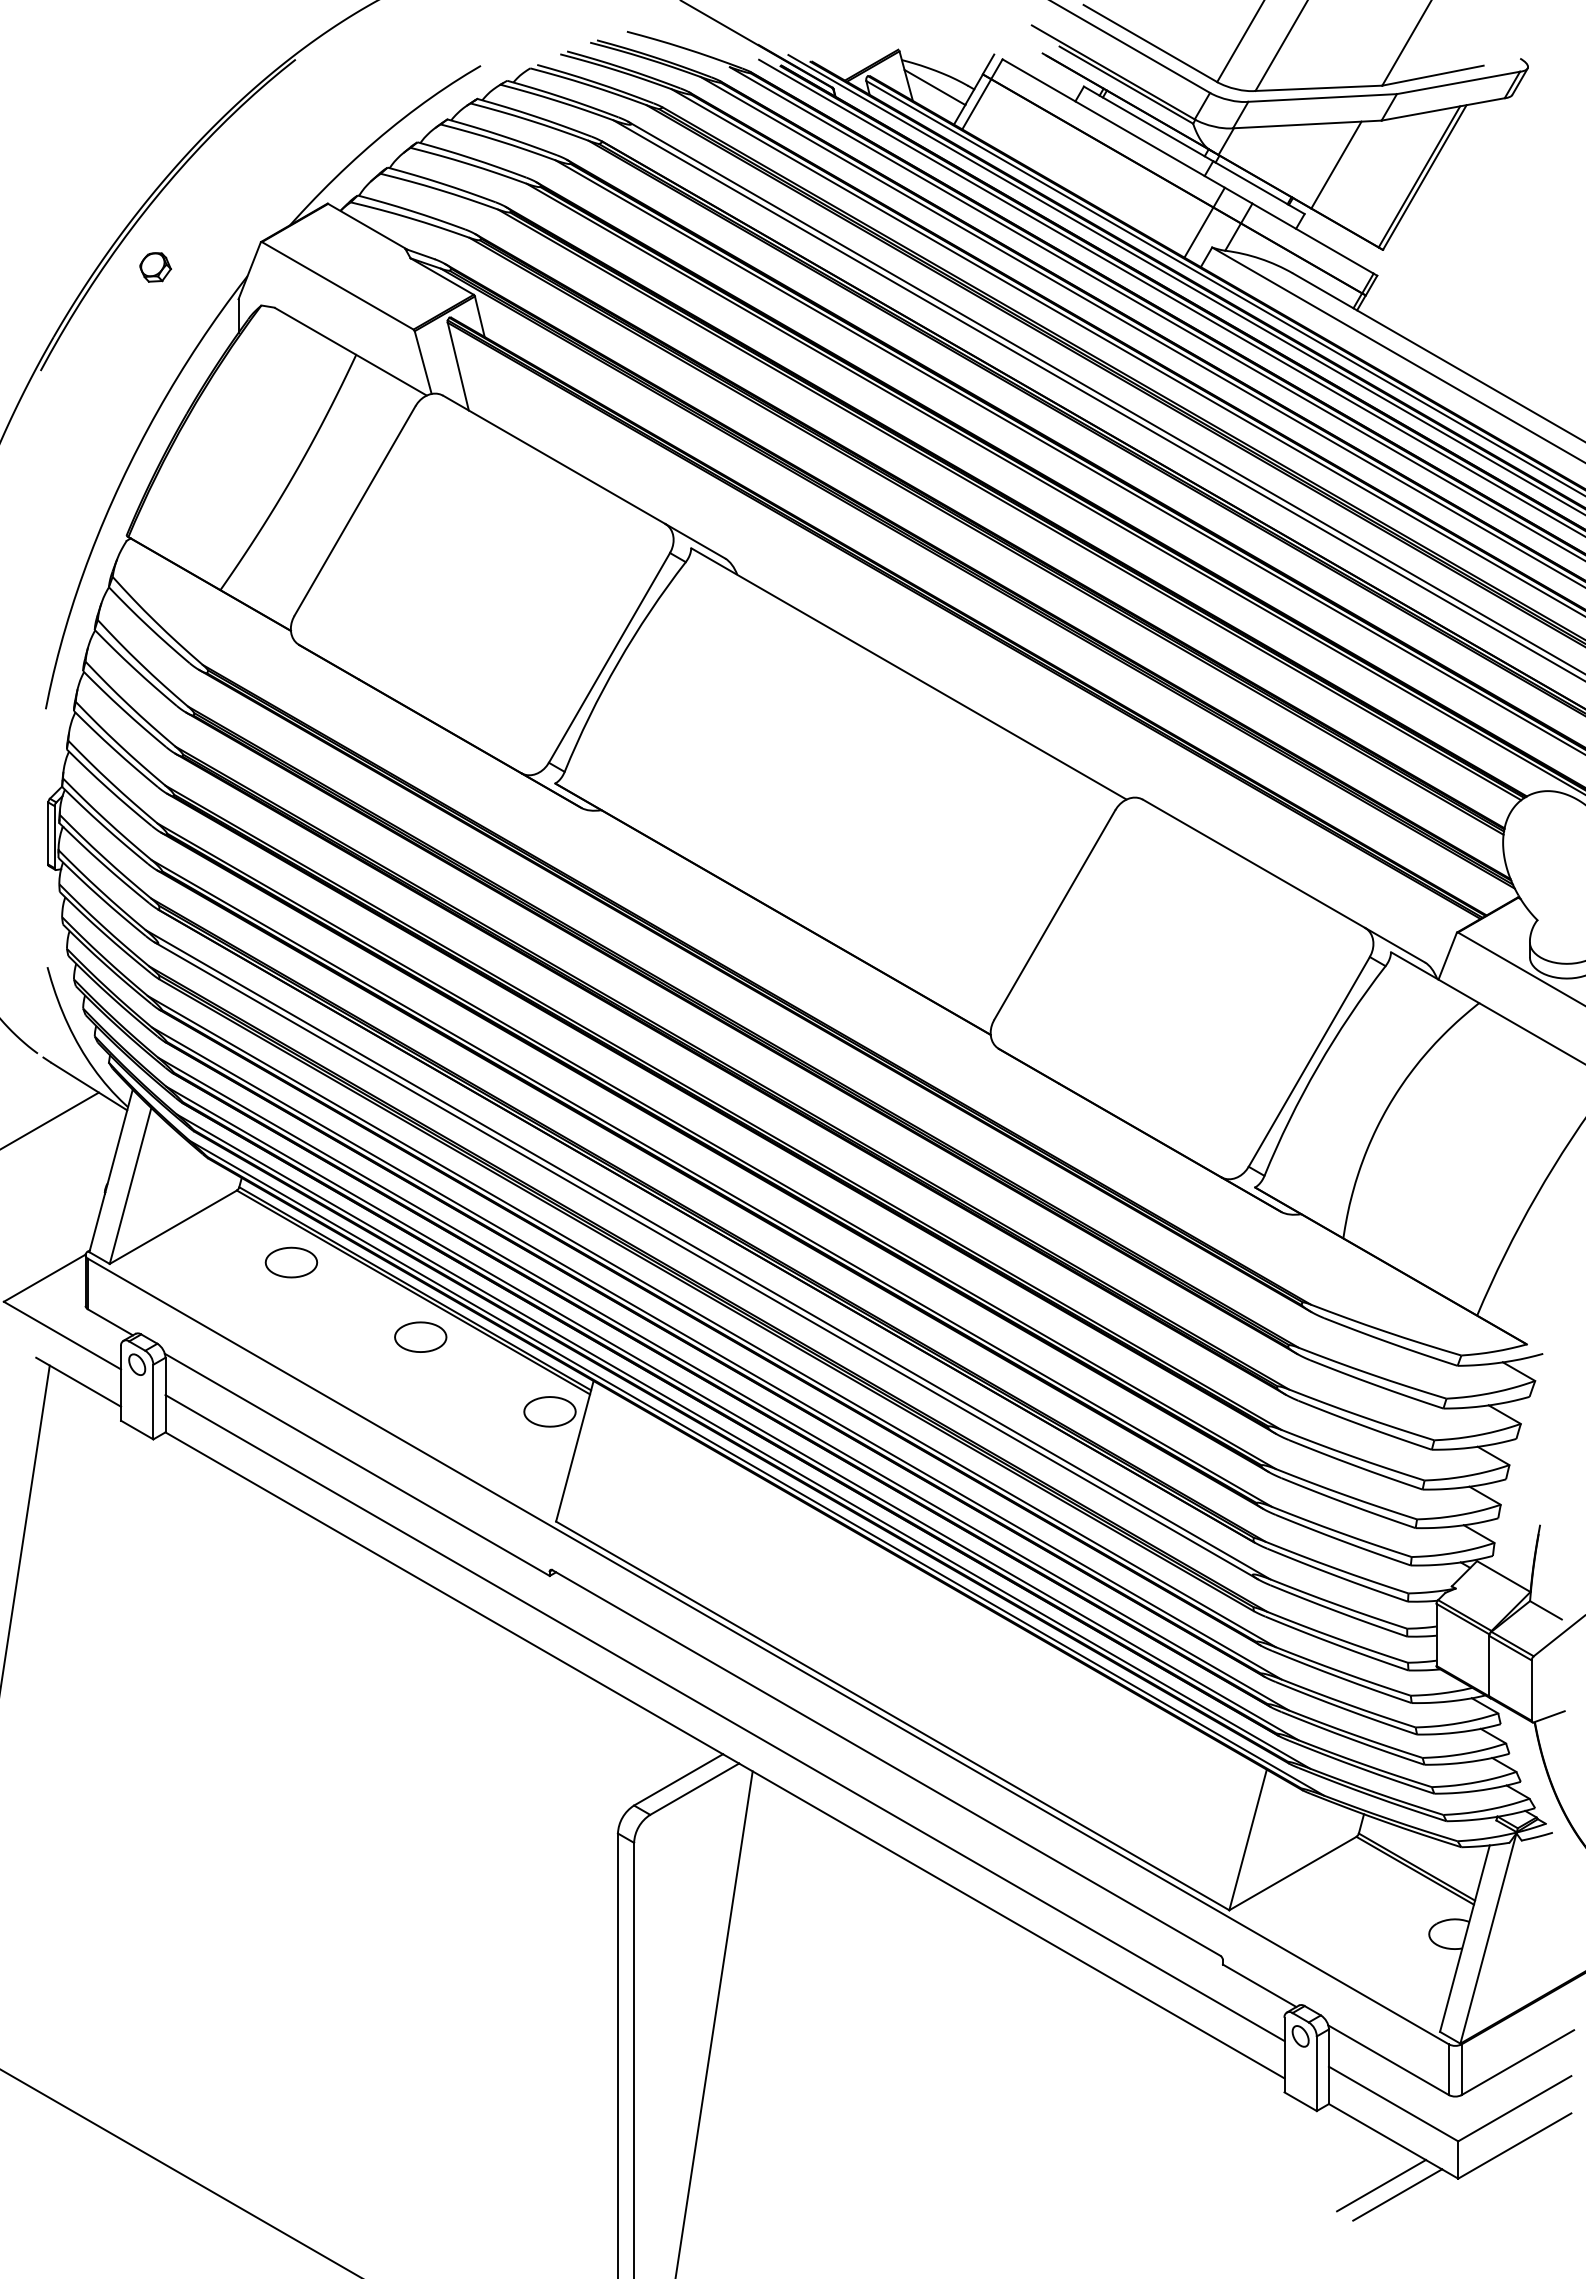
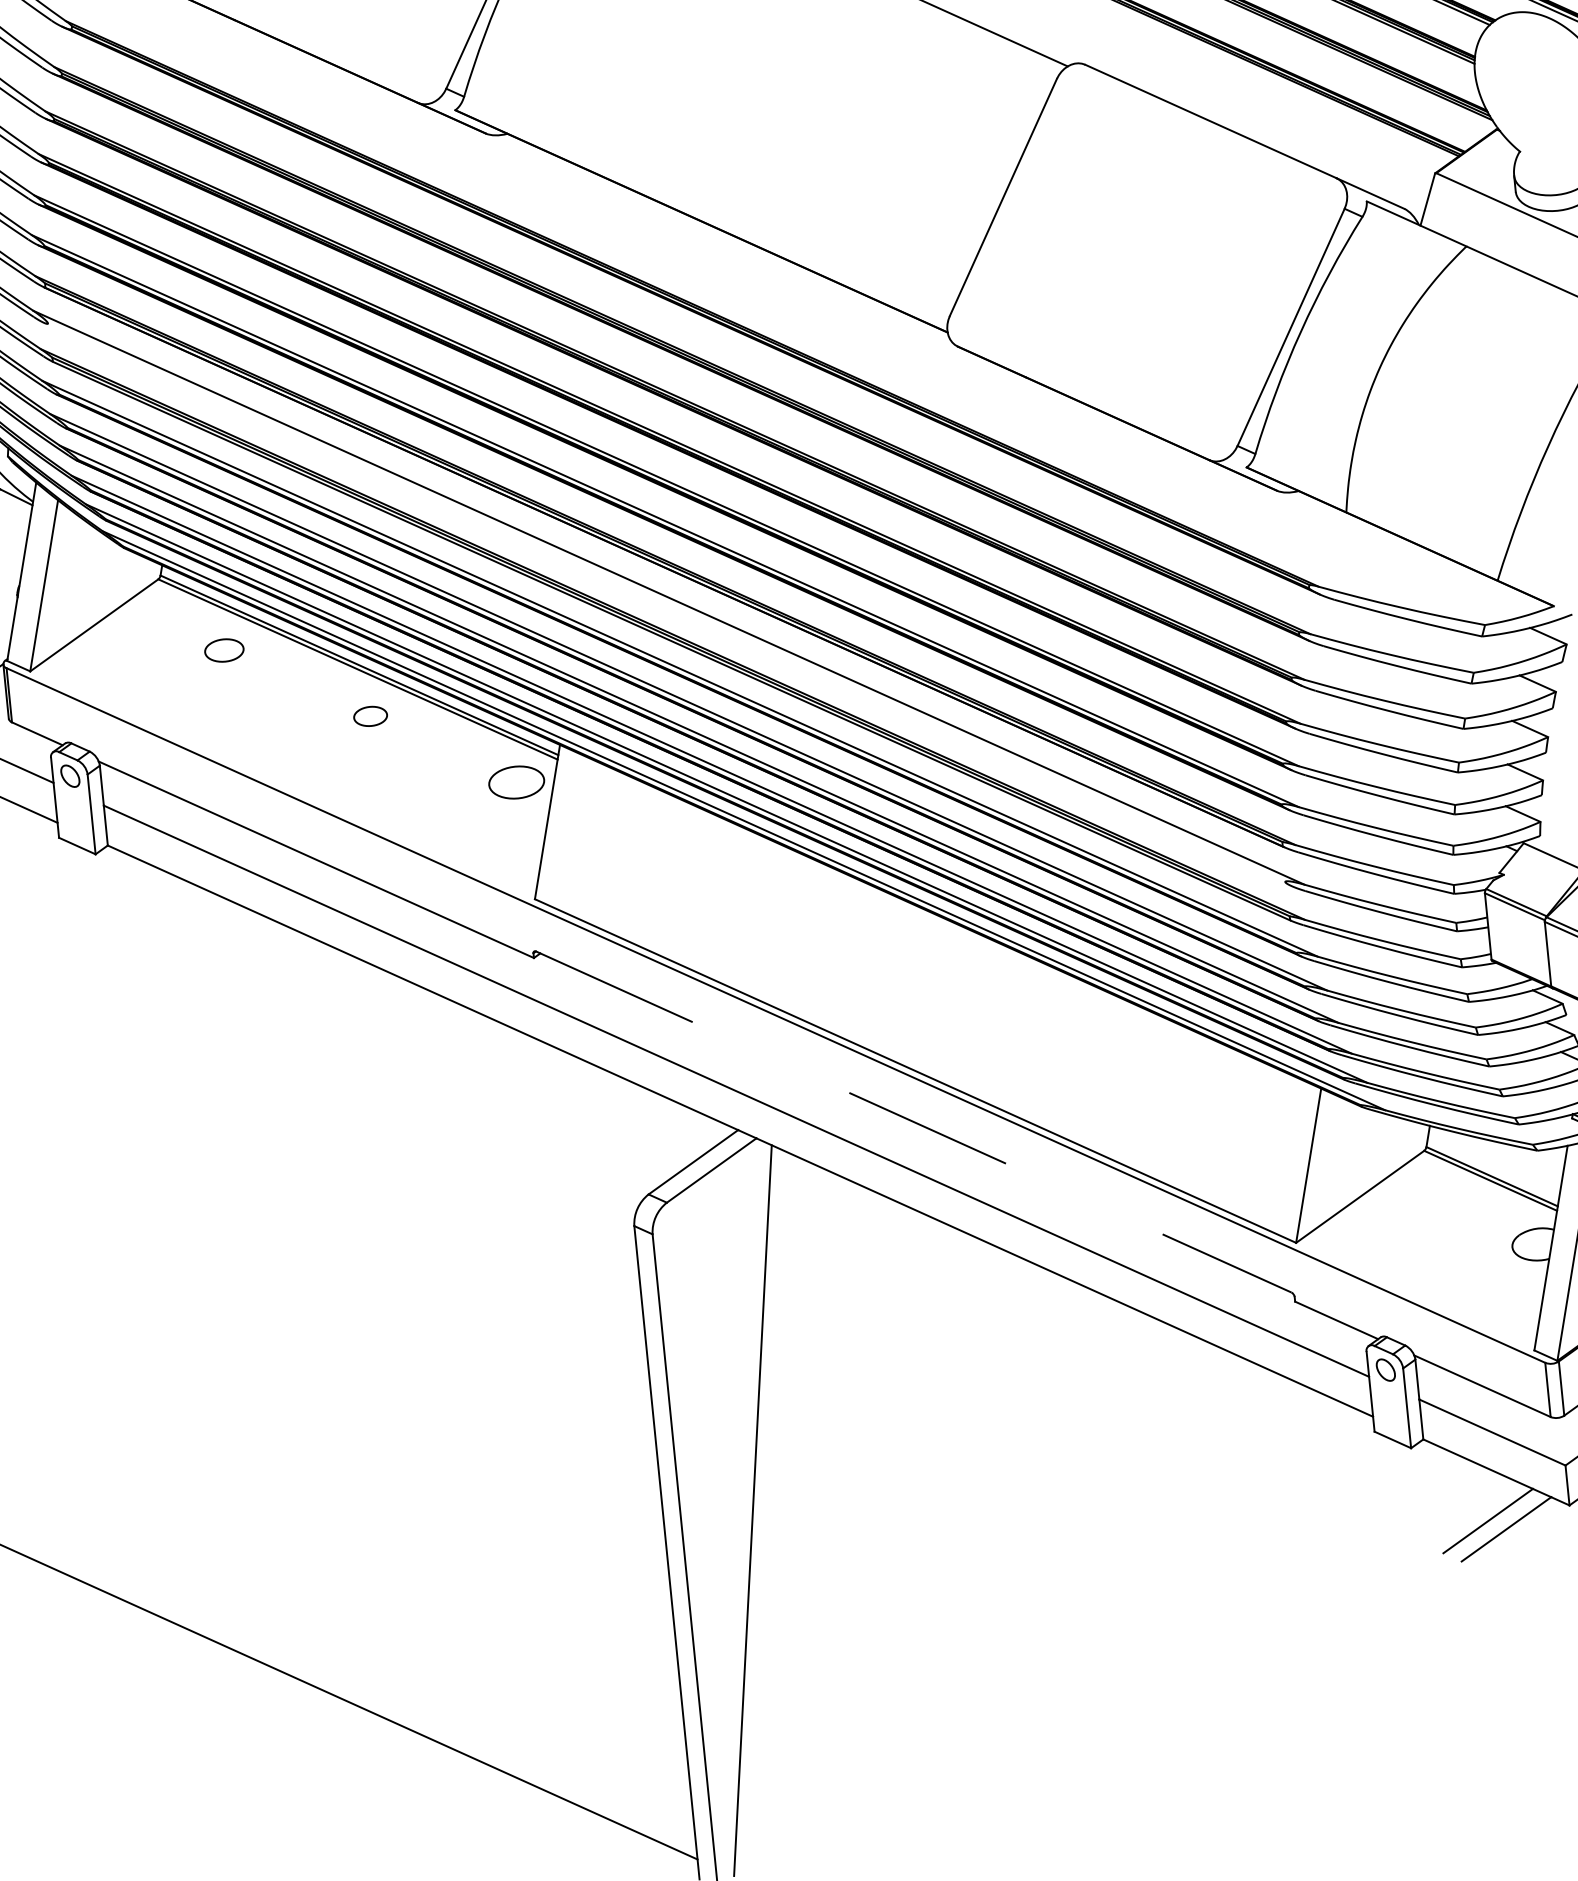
line: (705, 1260) -> (666, 604), removed
part: (291, 1262) -> (224, 650), size x0.7
part: (420, 1336) -> (370, 715), size x0.6
line: (886, 1762) -> (913, 1121), solid -> dashed

